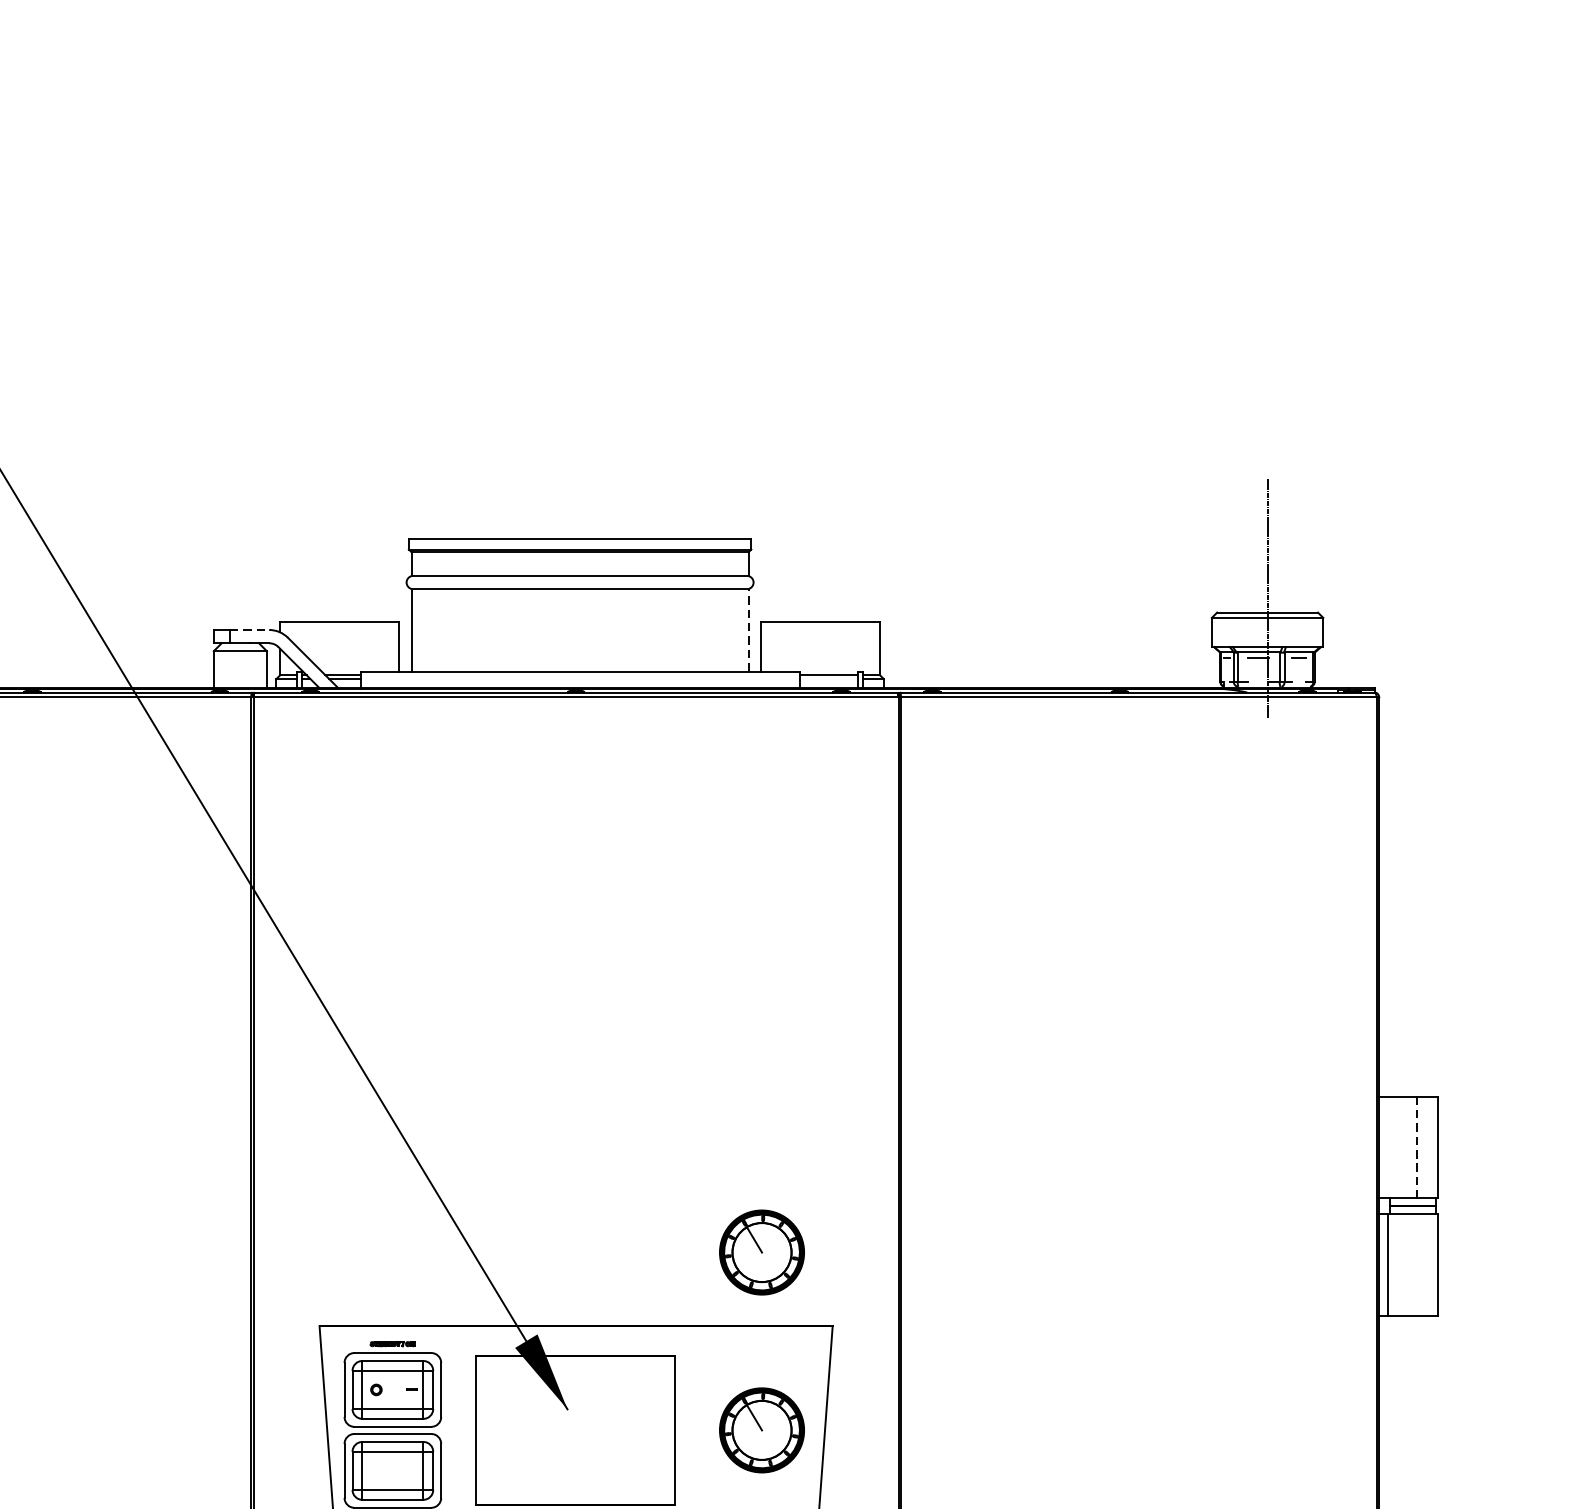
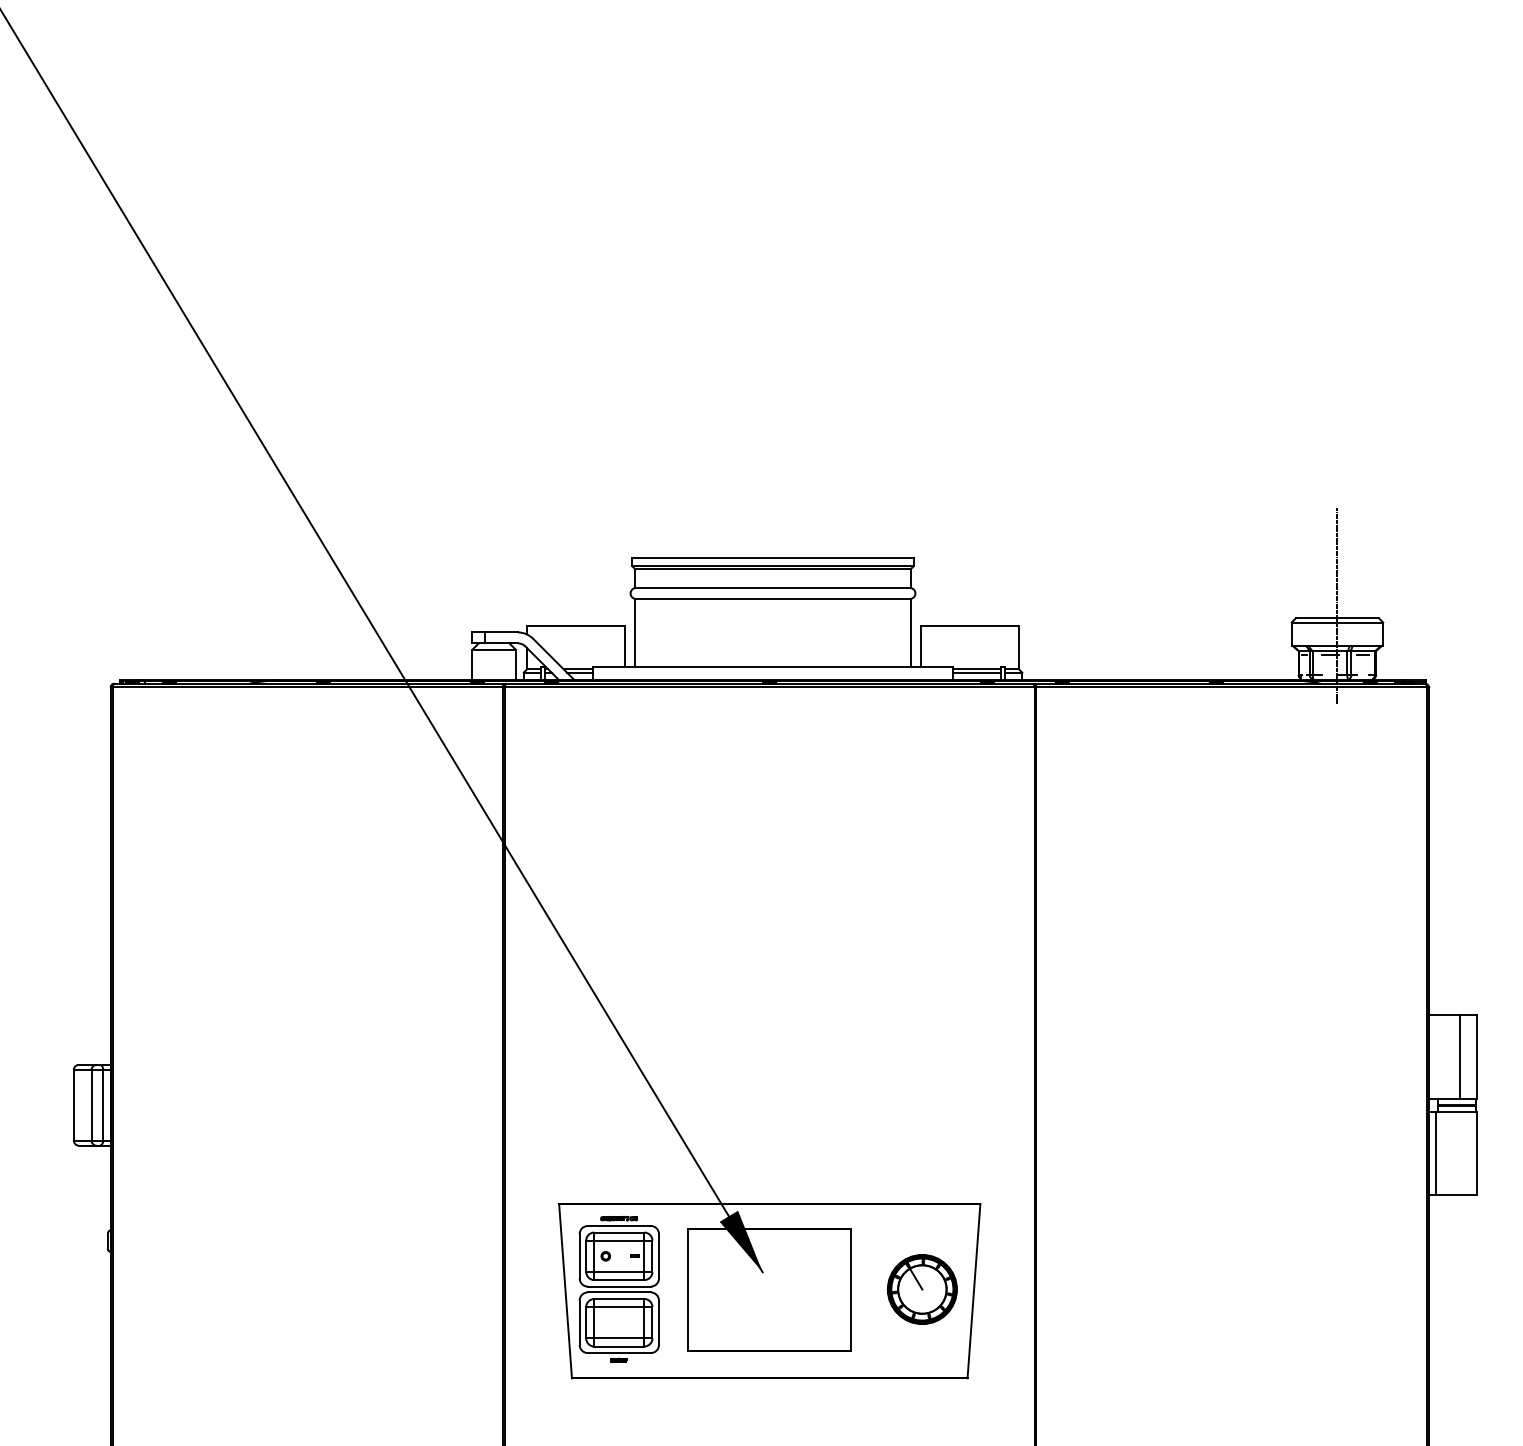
line: (250, 630) -> (502, 632), dashed -> solid
line: (748, 630) -> (911, 632), dashed -> solid
line: (829, 678) -> (977, 672), added
line: (1416, 1147) -> (1459, 1057), dashed -> solid
part: (762, 1252) -> (922, 1143), removed

